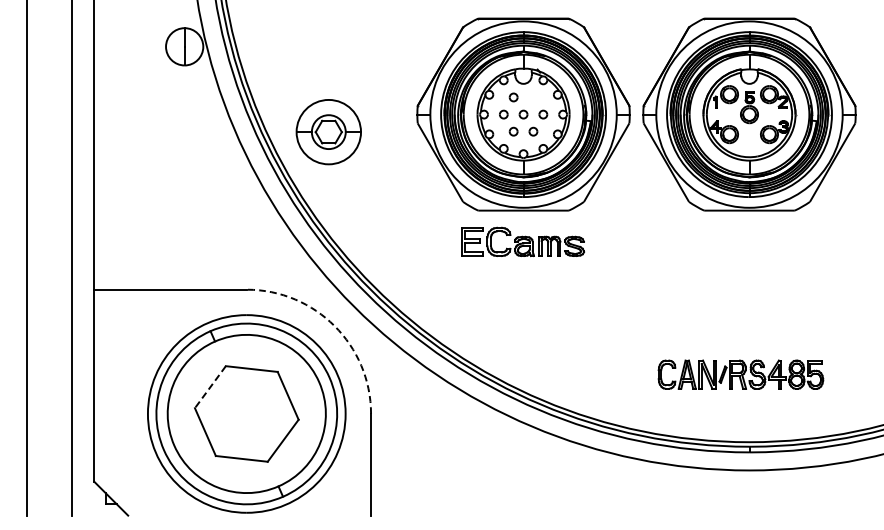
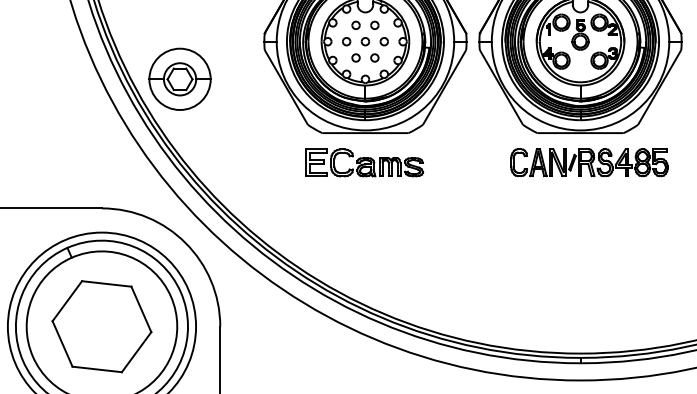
part: (533, 97) -> (374, 25), added
part: (328, 132) -> (179, 79), moved
arc: (334, 326) -> (185, 243), dashed -> solid
part: (740, 374) -> (589, 162), moved
line: (210, 387) -> (67, 301), dashed -> solid

